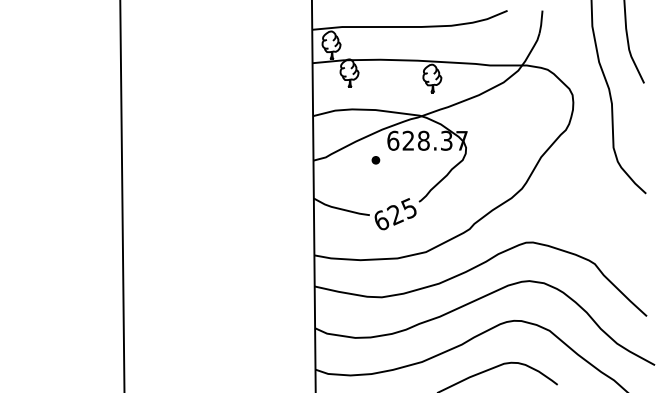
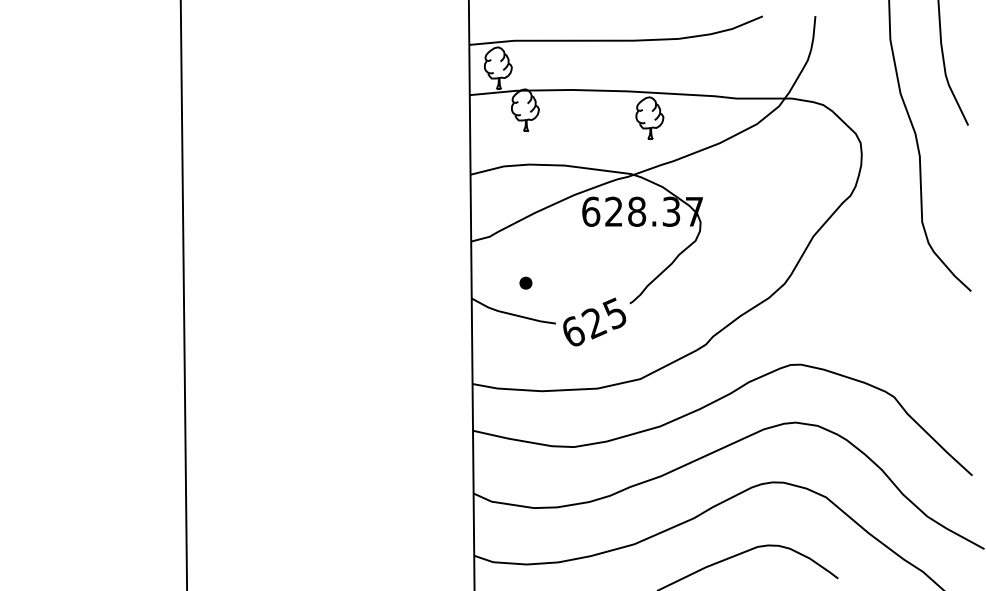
part: (375, 160) -> (525, 283), moved

